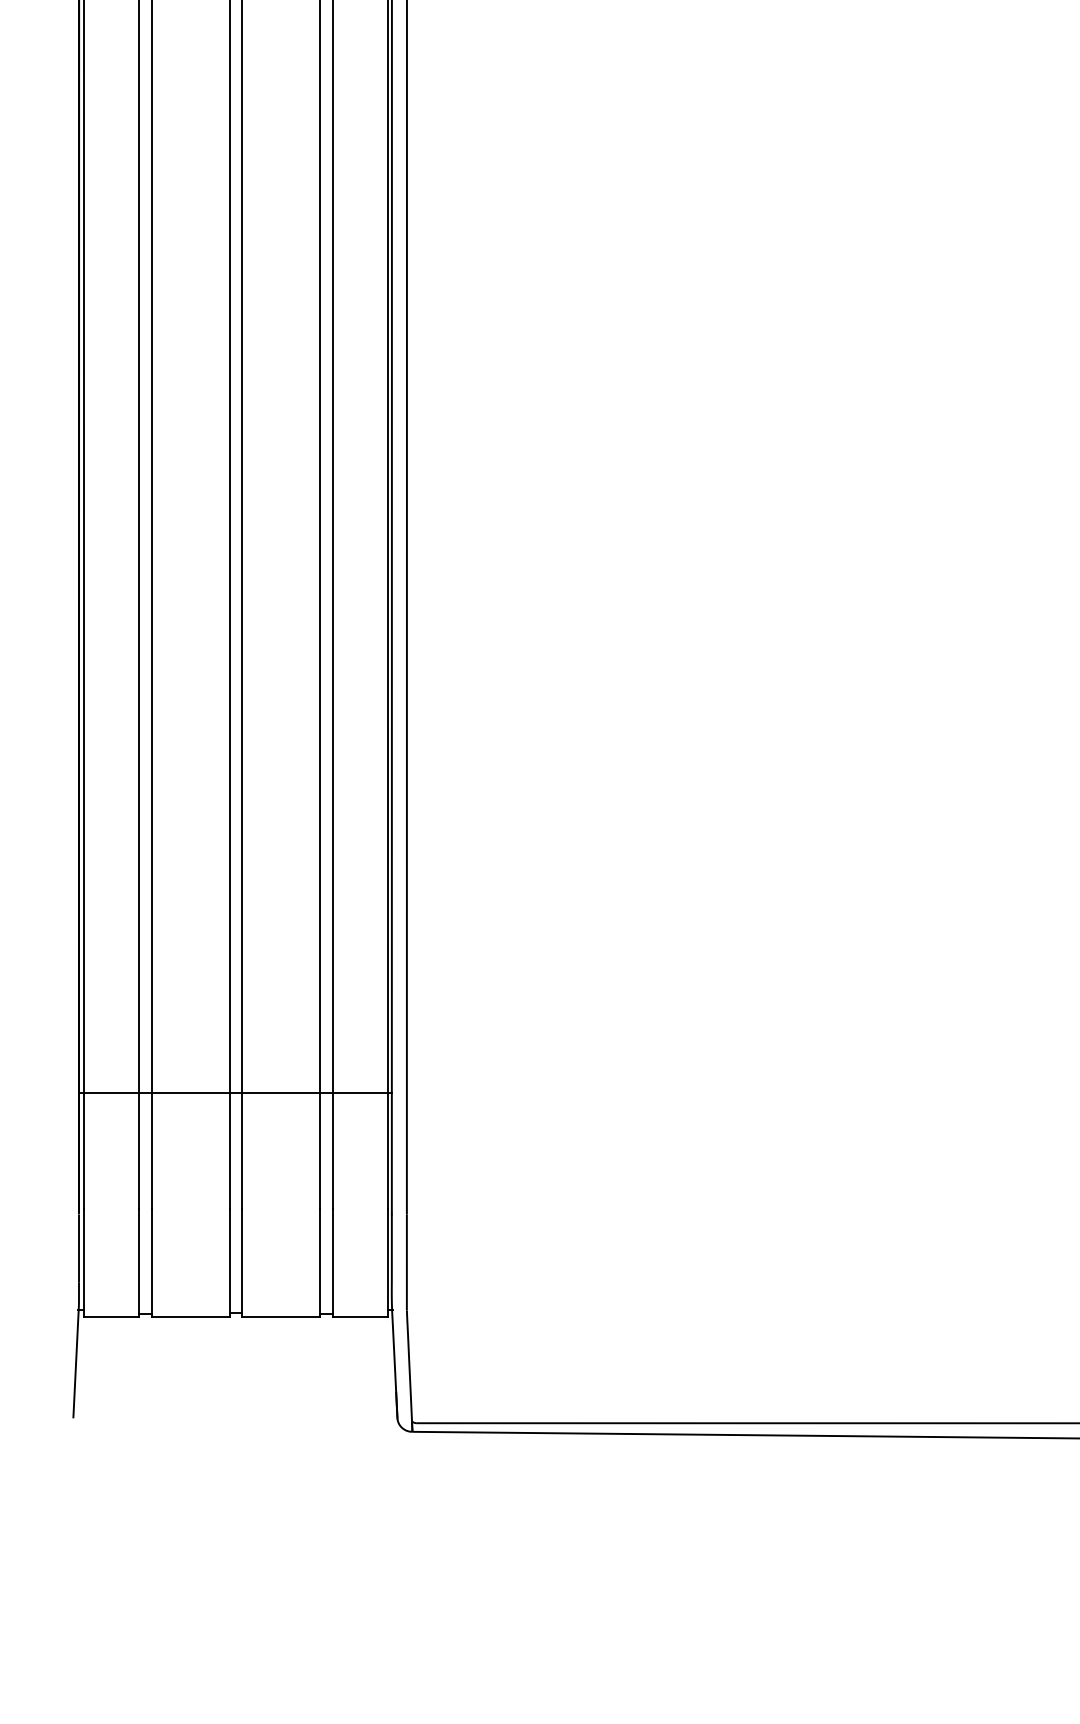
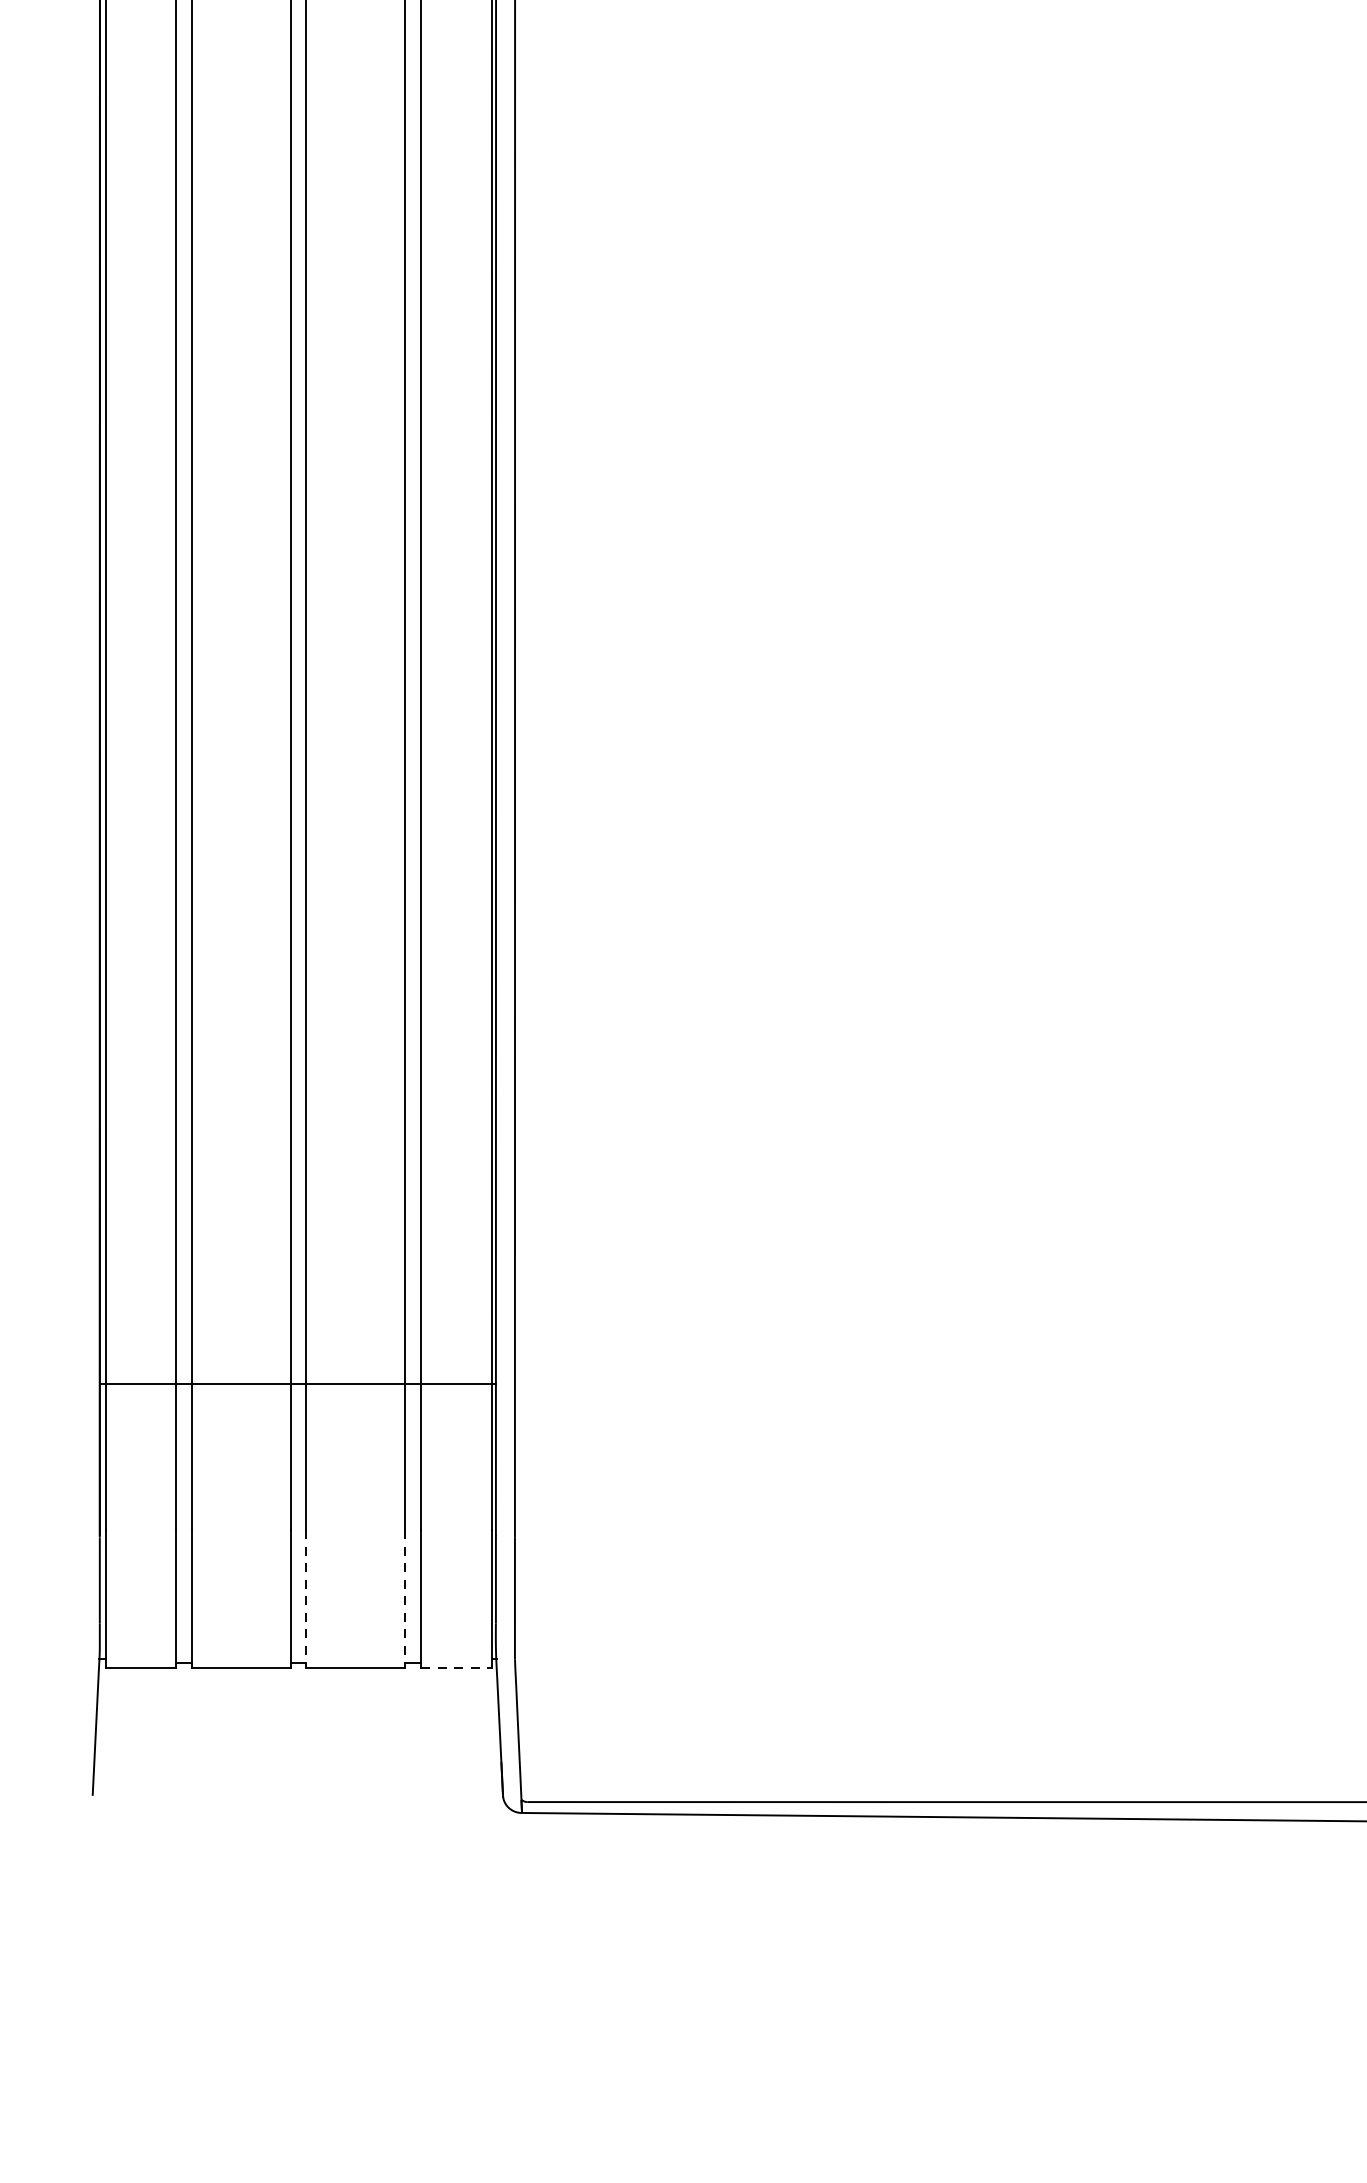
line: (242, 1263) -> (306, 1599), solid -> dashed
line: (320, 1263) -> (405, 1599), solid -> dashed
line: (360, 1317) -> (456, 1668), solid -> dashed

